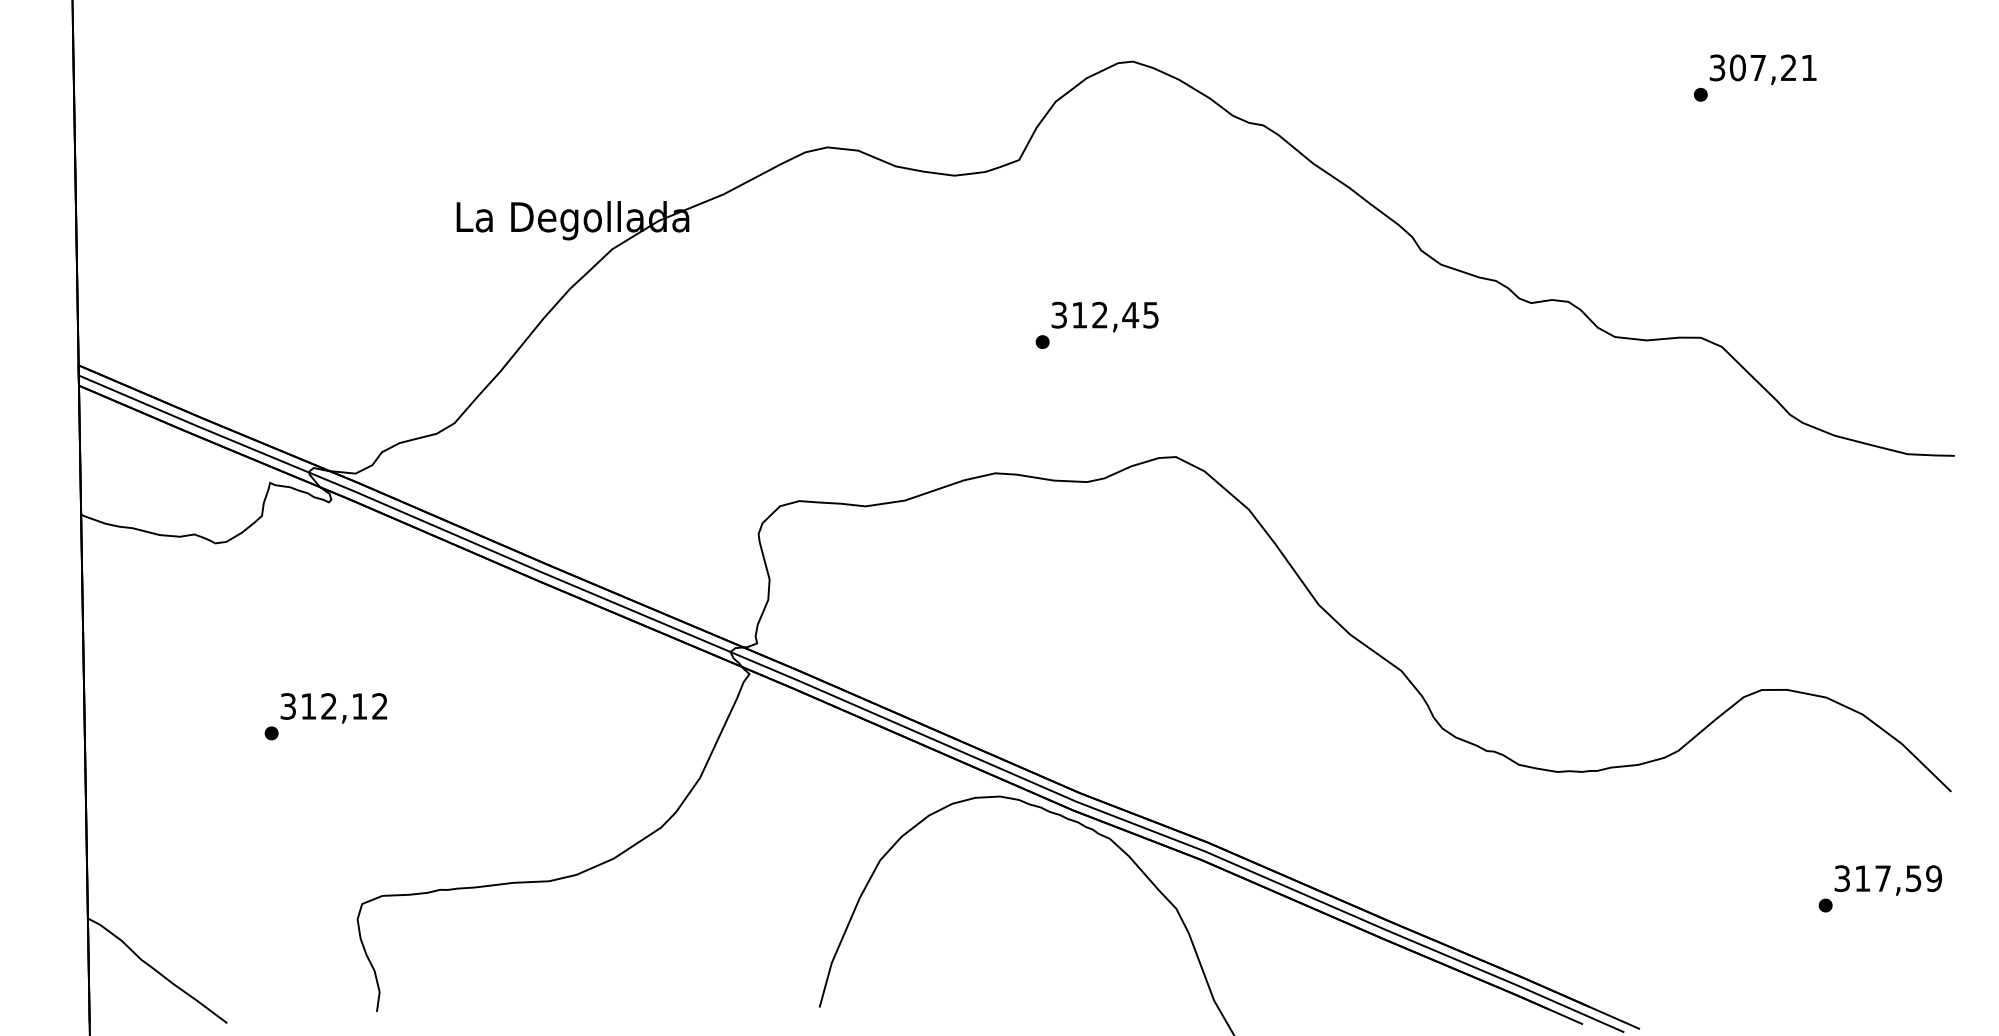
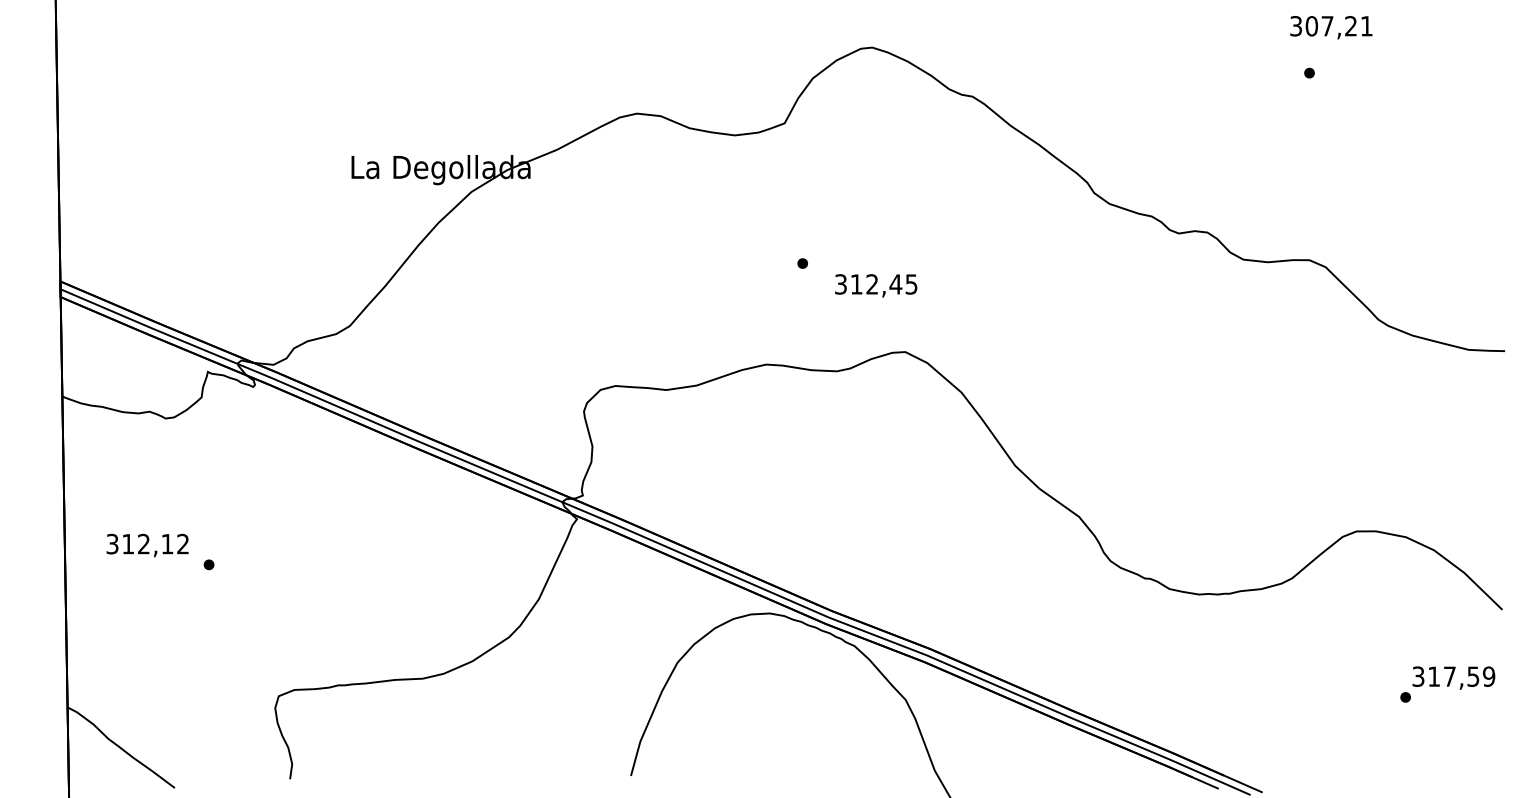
text: (1762, 69) -> (1330, 27), moved
text: (1104, 316) -> (875, 285), moved
text: (333, 708) -> (147, 545), moved

